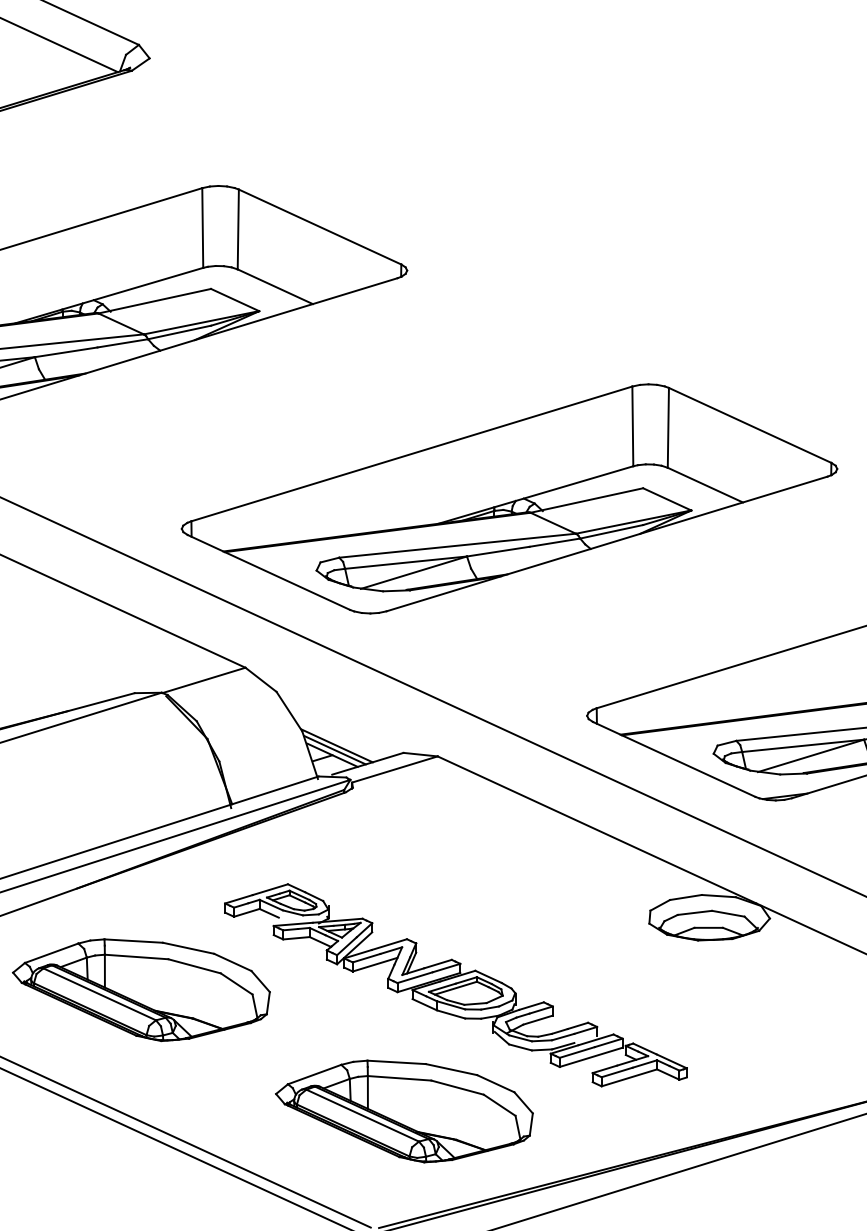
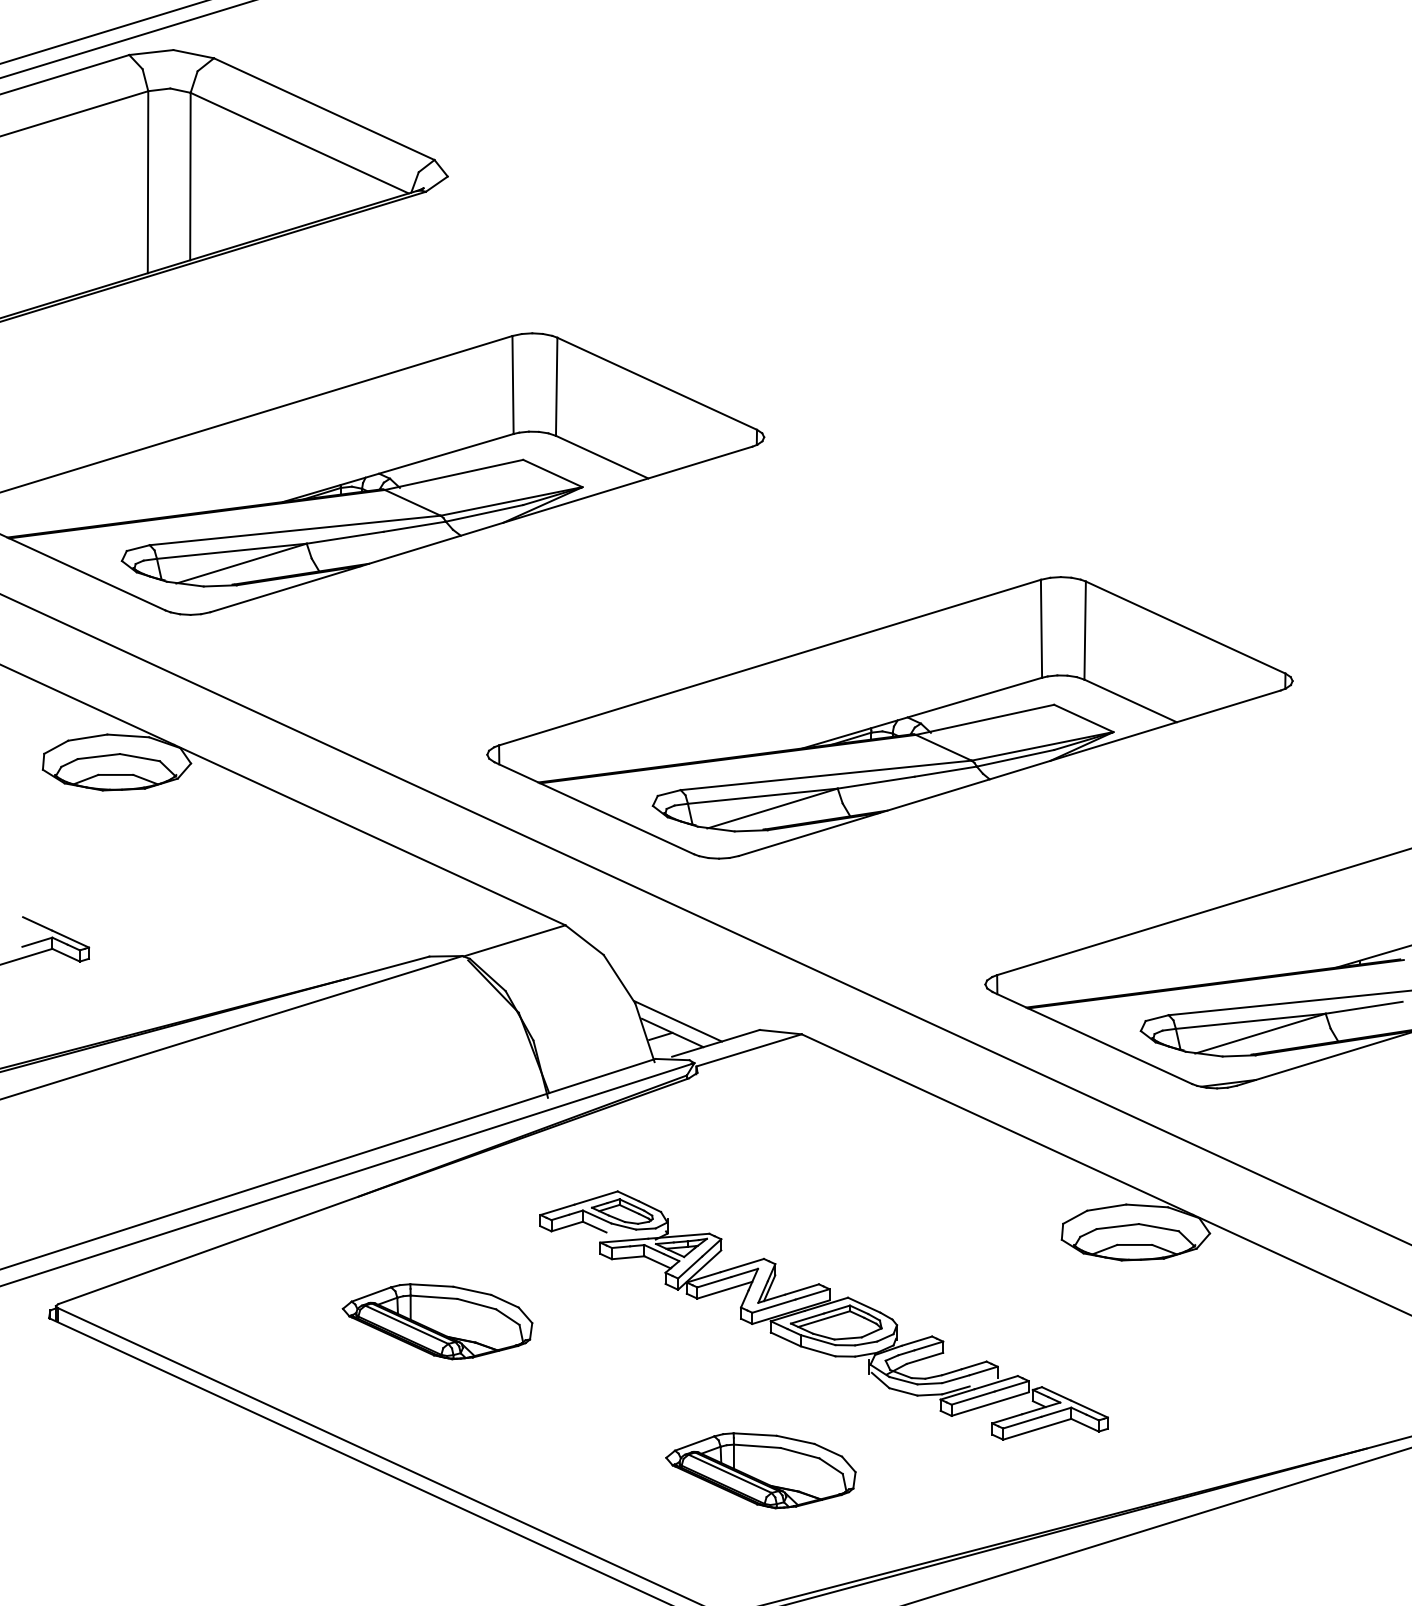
line: (334, 750) -> (675, 1026), removed
part: (141, 990) -> (437, 1321), size x0.6
part: (404, 1111) -> (760, 1470), size x0.6

